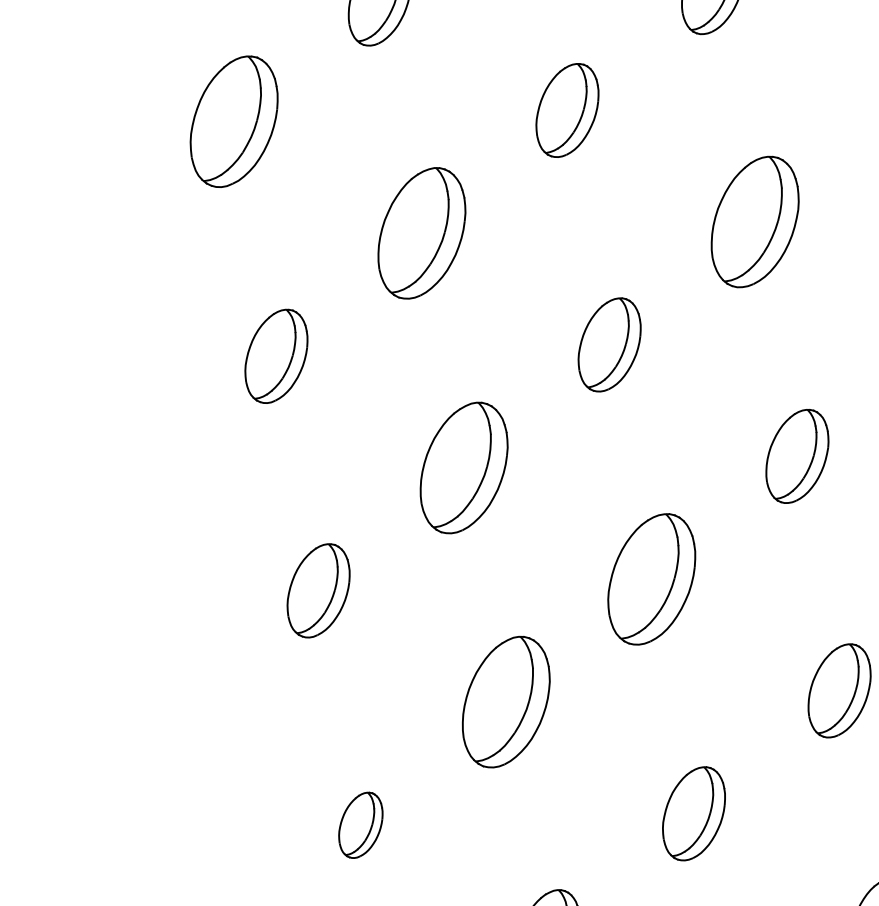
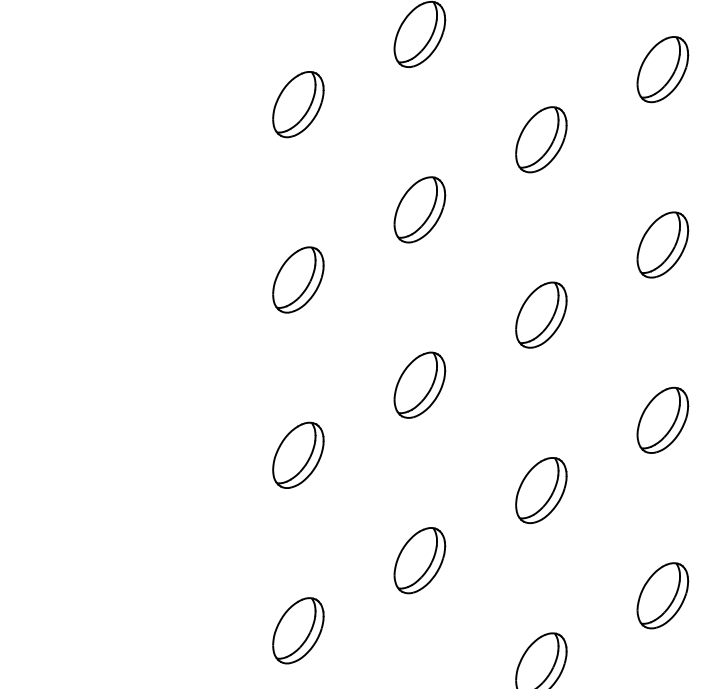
part: (234, 121) -> (298, 104), size x0.71
part: (754, 221) -> (662, 244), size x0.71
part: (421, 233) -> (419, 209), size x0.71
part: (463, 466) -> (419, 384), size x0.71
part: (652, 579) -> (541, 490), size x0.71
part: (505, 702) -> (419, 560), size x0.71
part: (360, 824) -> (298, 630), size x1.43

